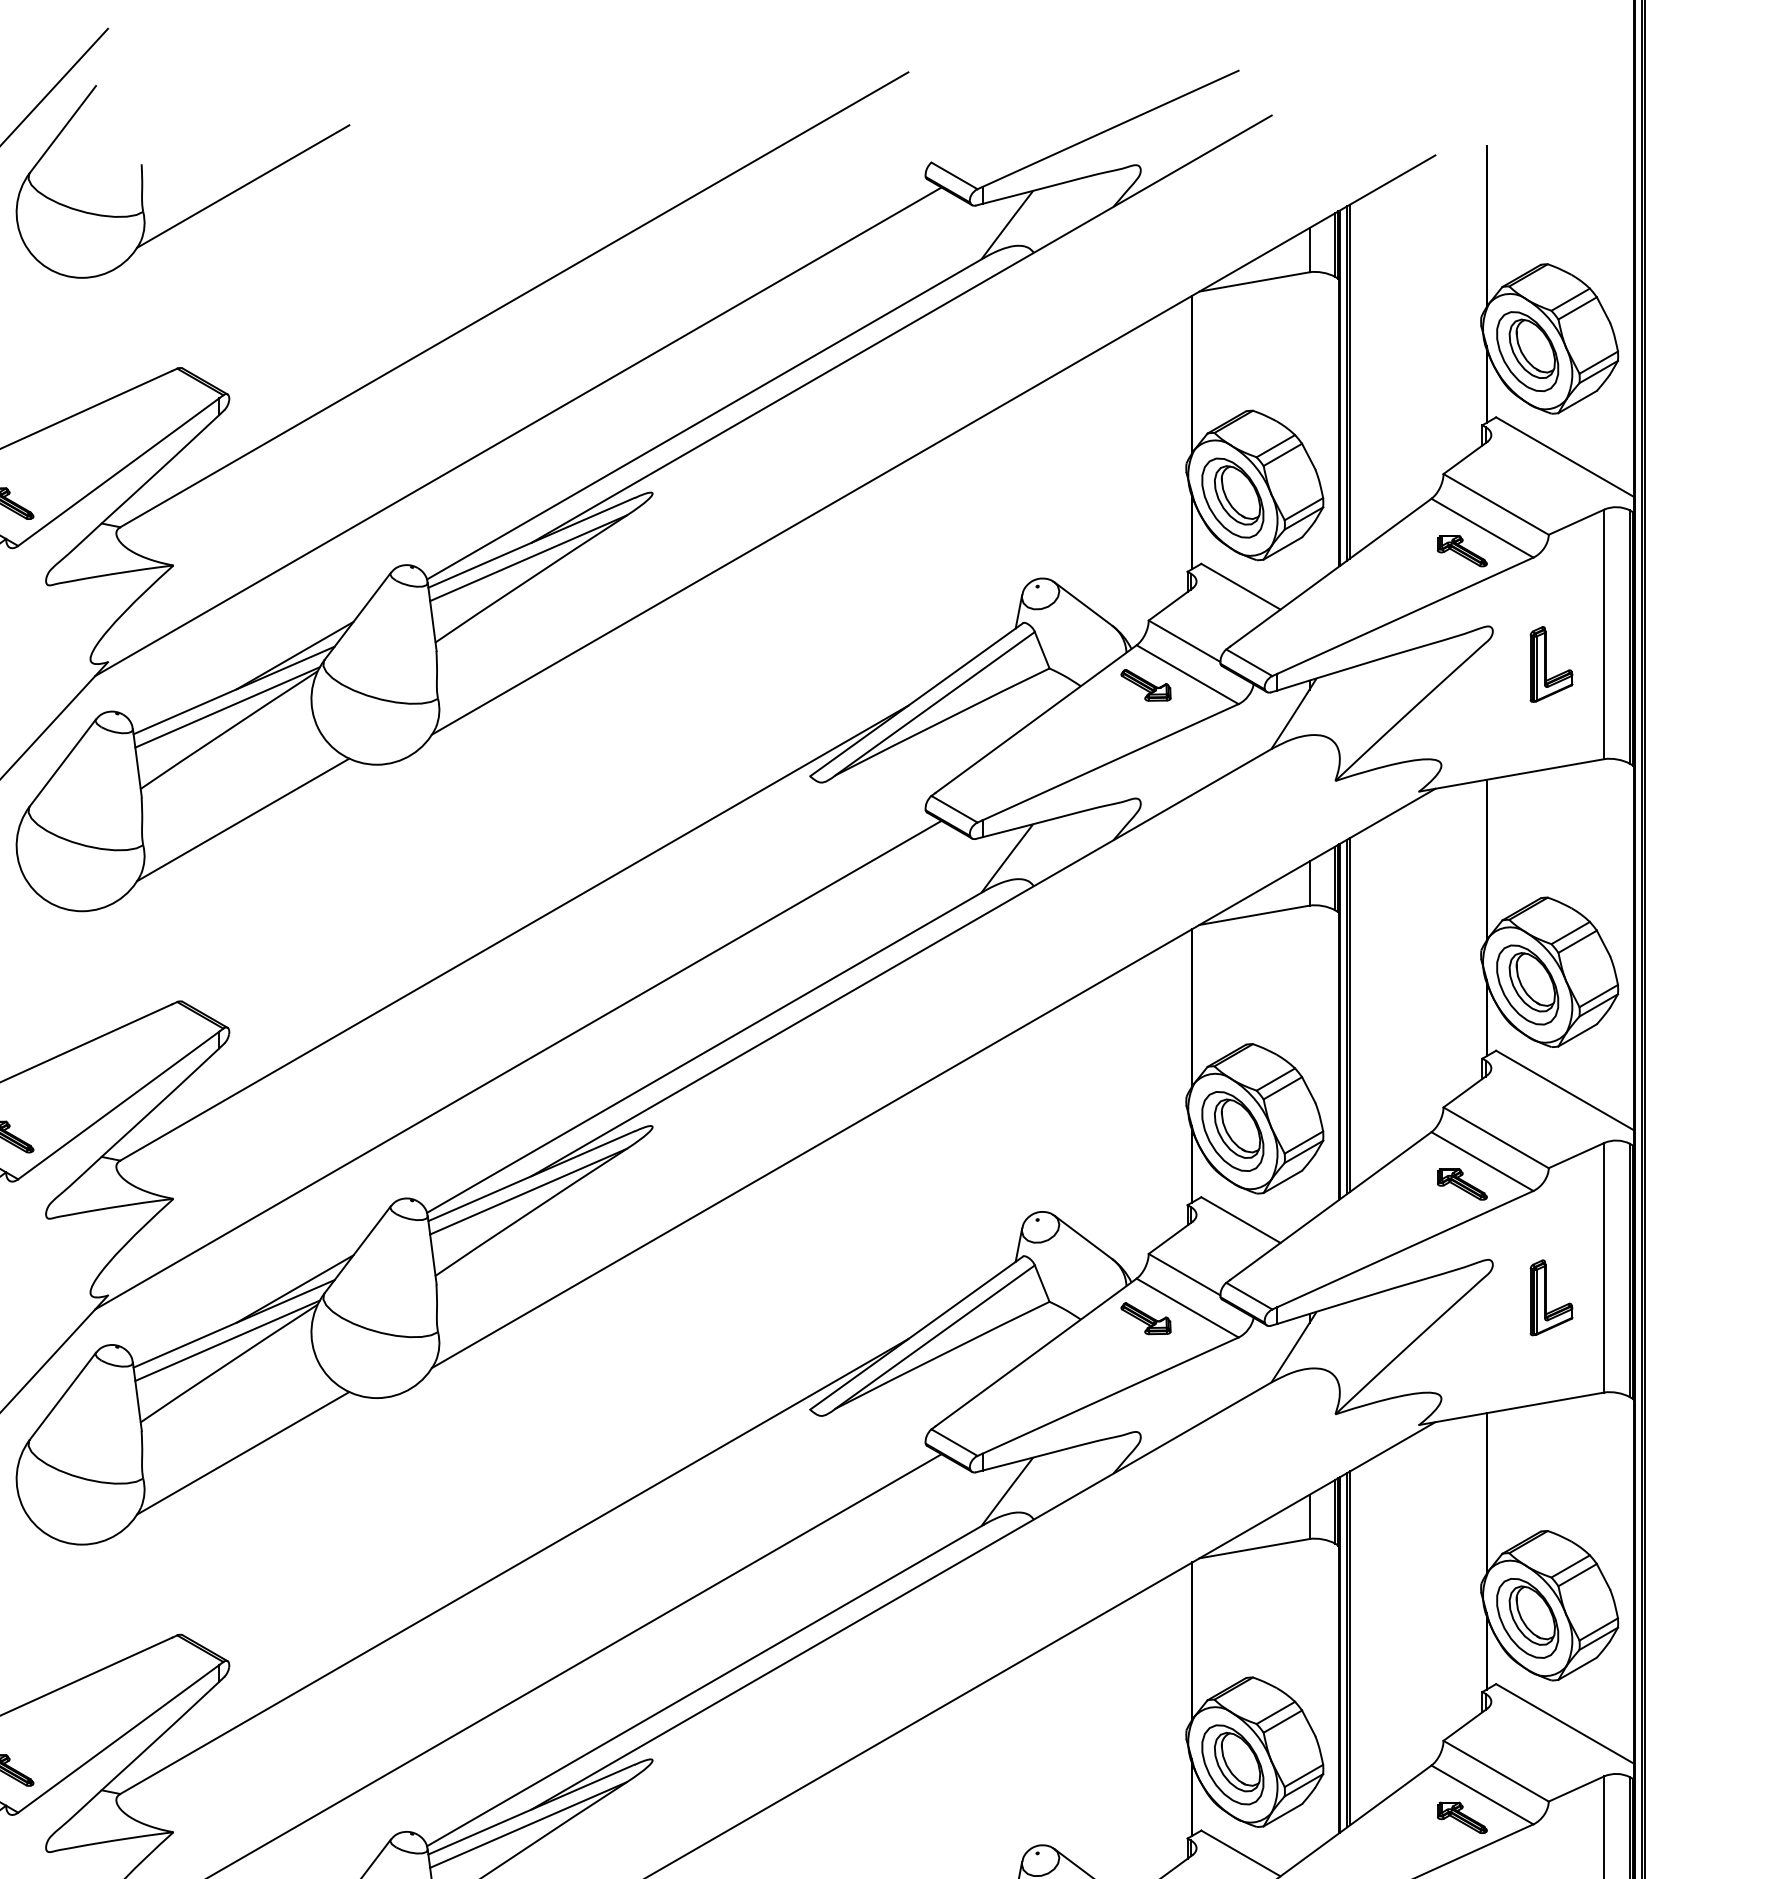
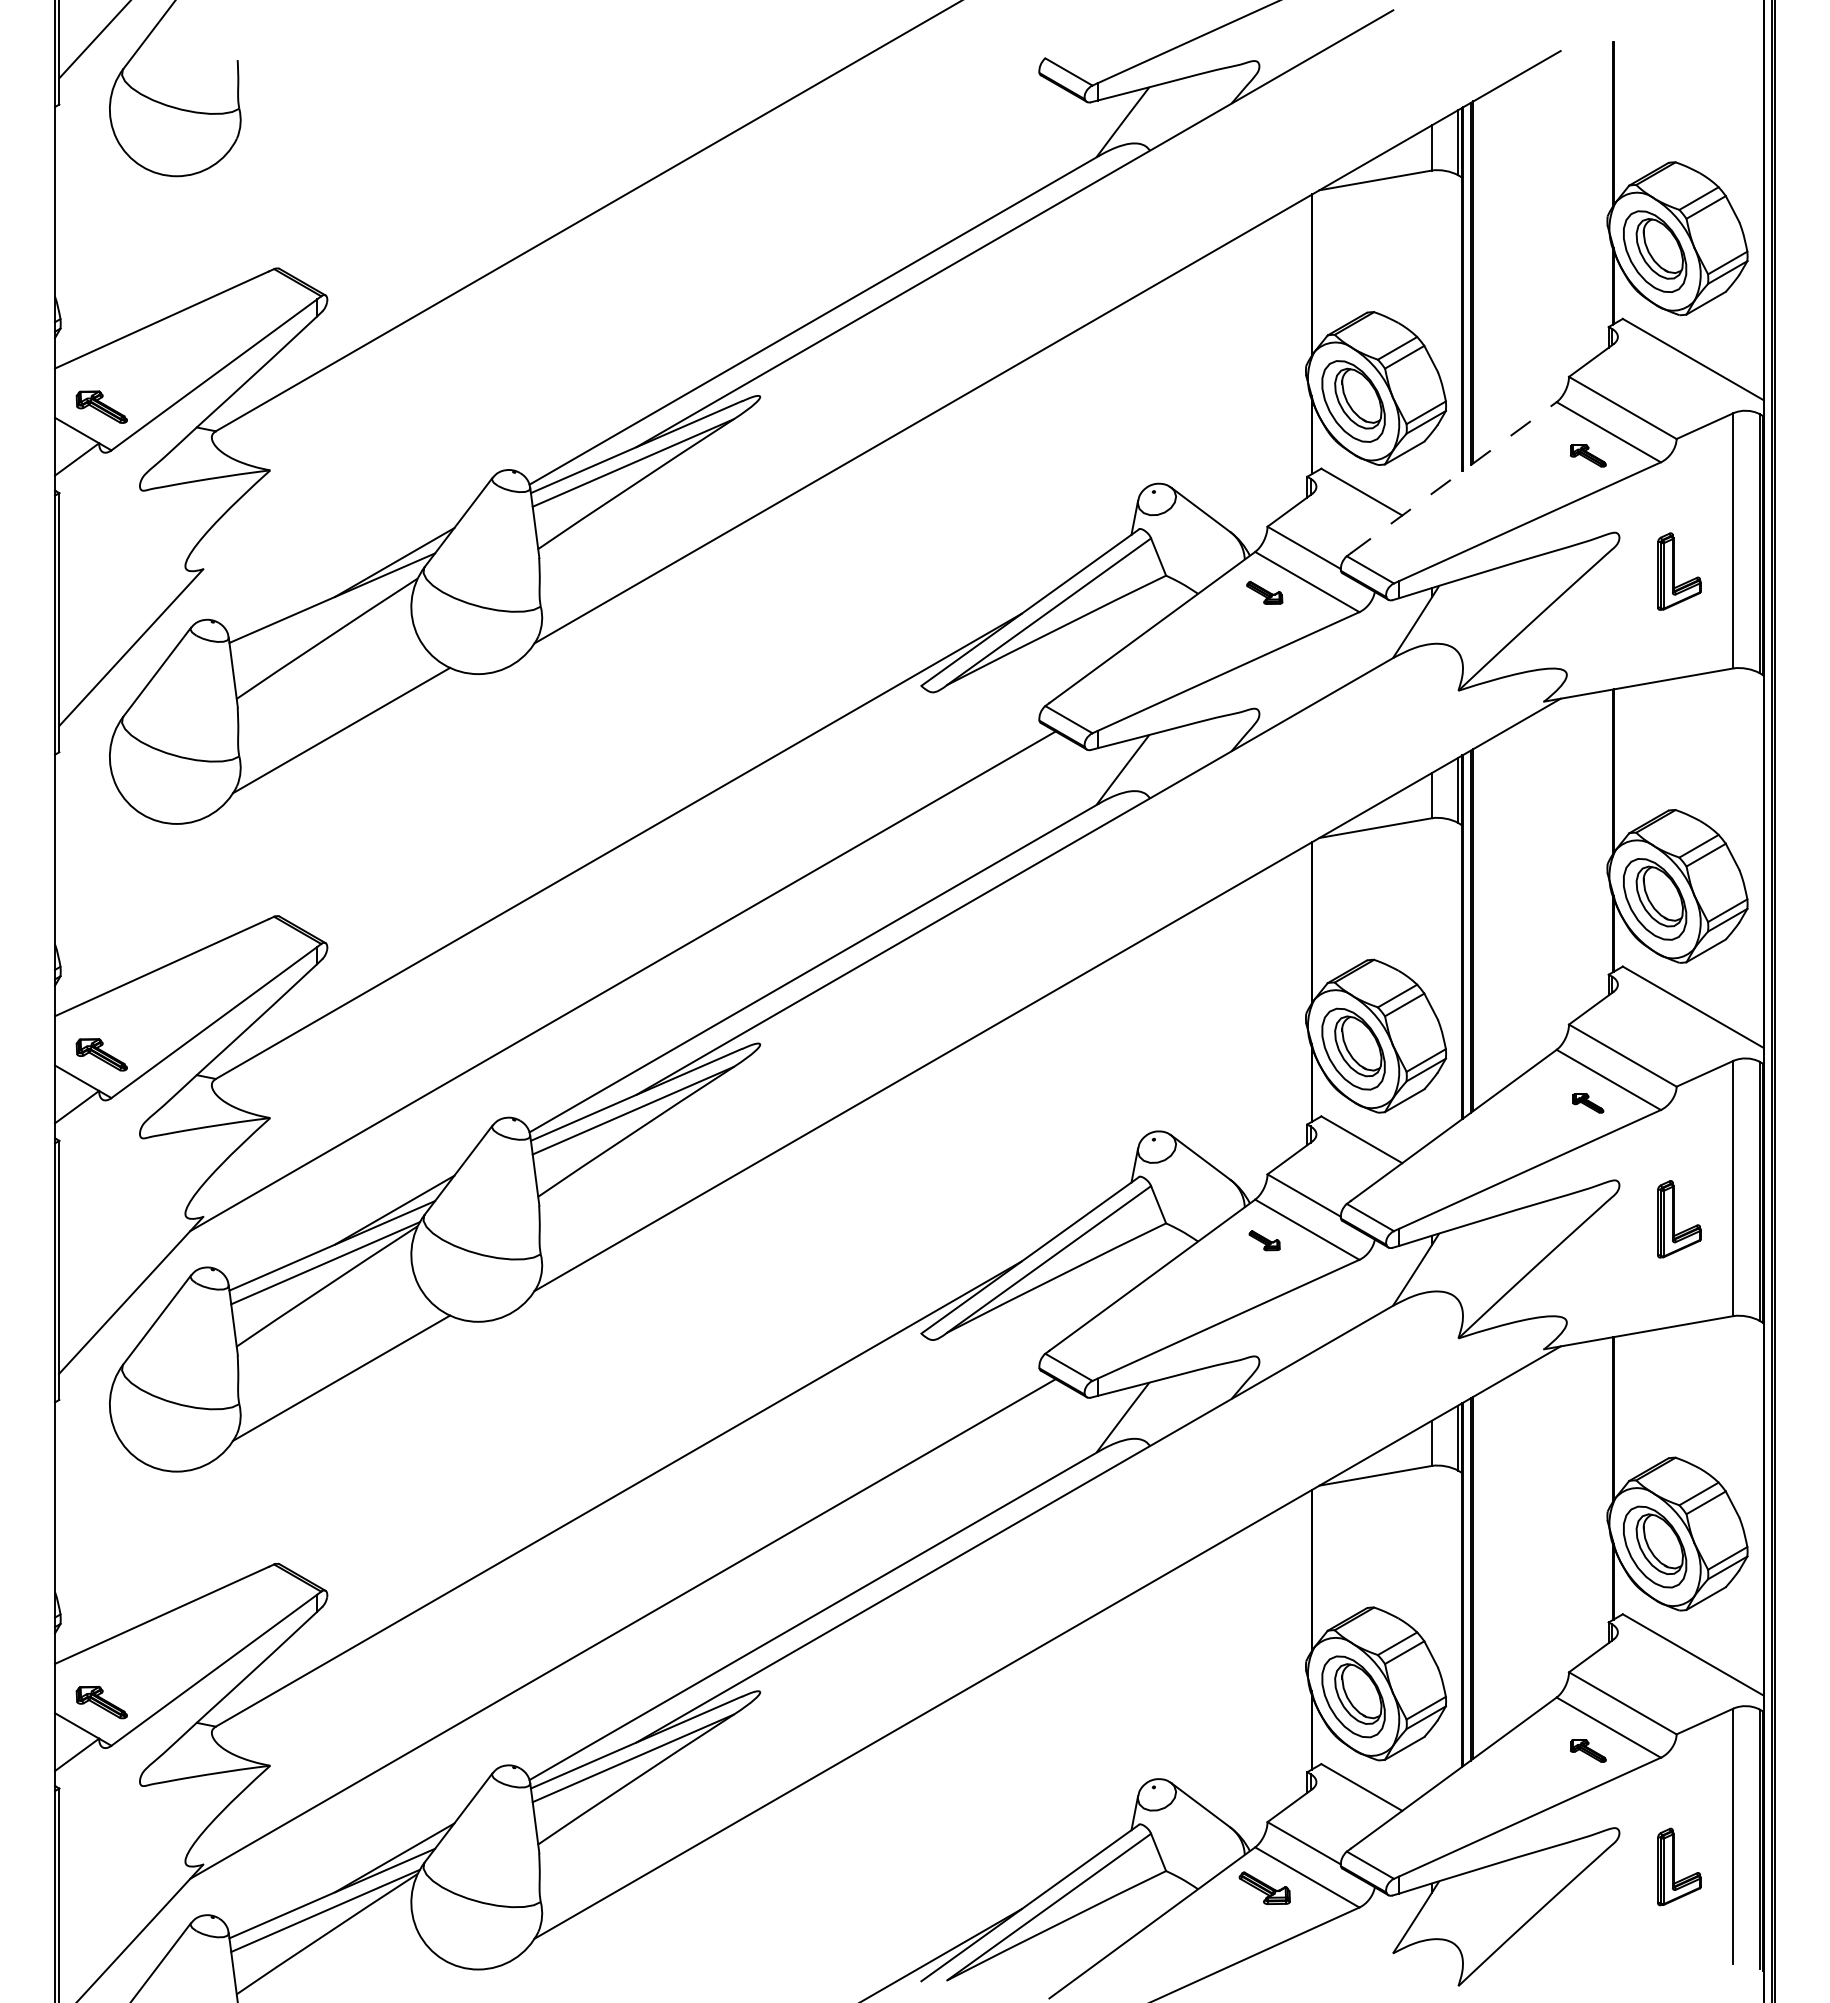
line: (243, 186) -> (341, 82), removed
line: (517, 431) -> (622, 333), removed
part: (1462, 550) -> (1588, 455), size x0.7
line: (1330, 572) -> (1453, 477), solid -> dashed
part: (1145, 684) -> (1264, 592), size x0.7
line: (227, 707) -> (325, 615), removed
part: (1462, 1184) -> (1588, 1103), size x0.6
part: (1145, 1318) -> (1264, 1240), size x0.6
part: (1462, 1817) -> (1588, 1750), size x0.7

